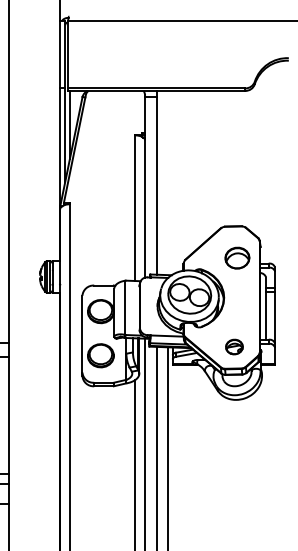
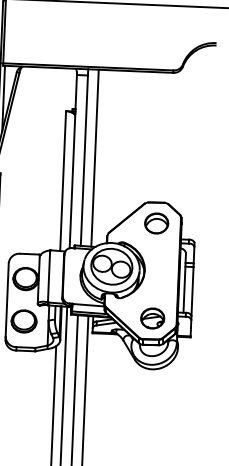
line: (167, 182) -> (95, 157), added
part: (237, 257) -> (156, 222), moved
part: (234, 346) -> (152, 317), size x1.43

